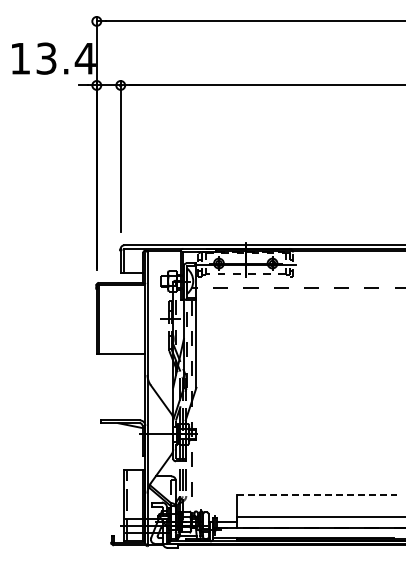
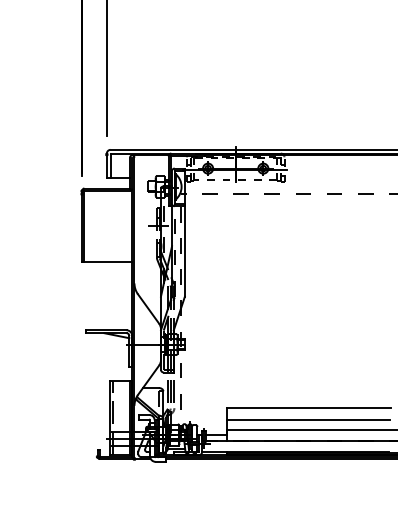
line: (316, 495) -> (308, 407), dashed -> solid
line: (315, 507) -> (307, 420), added

